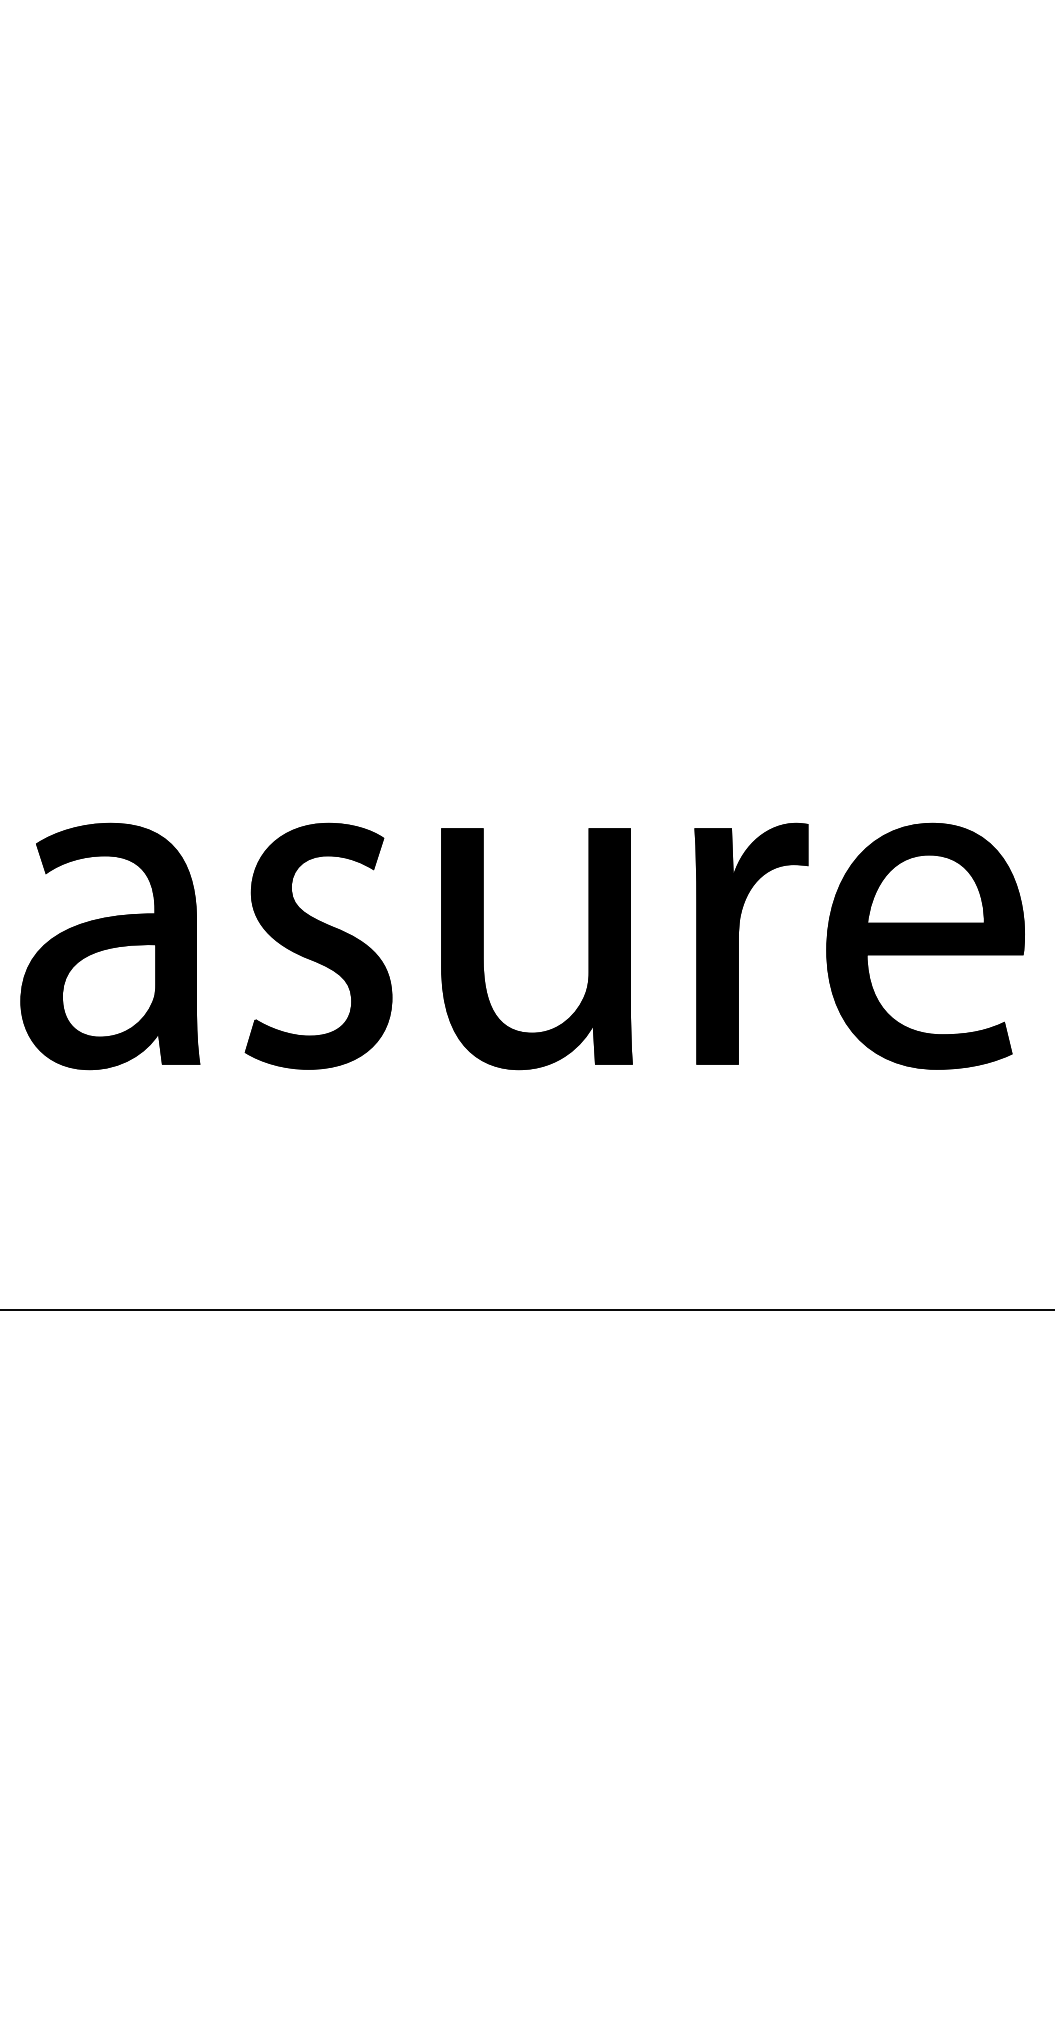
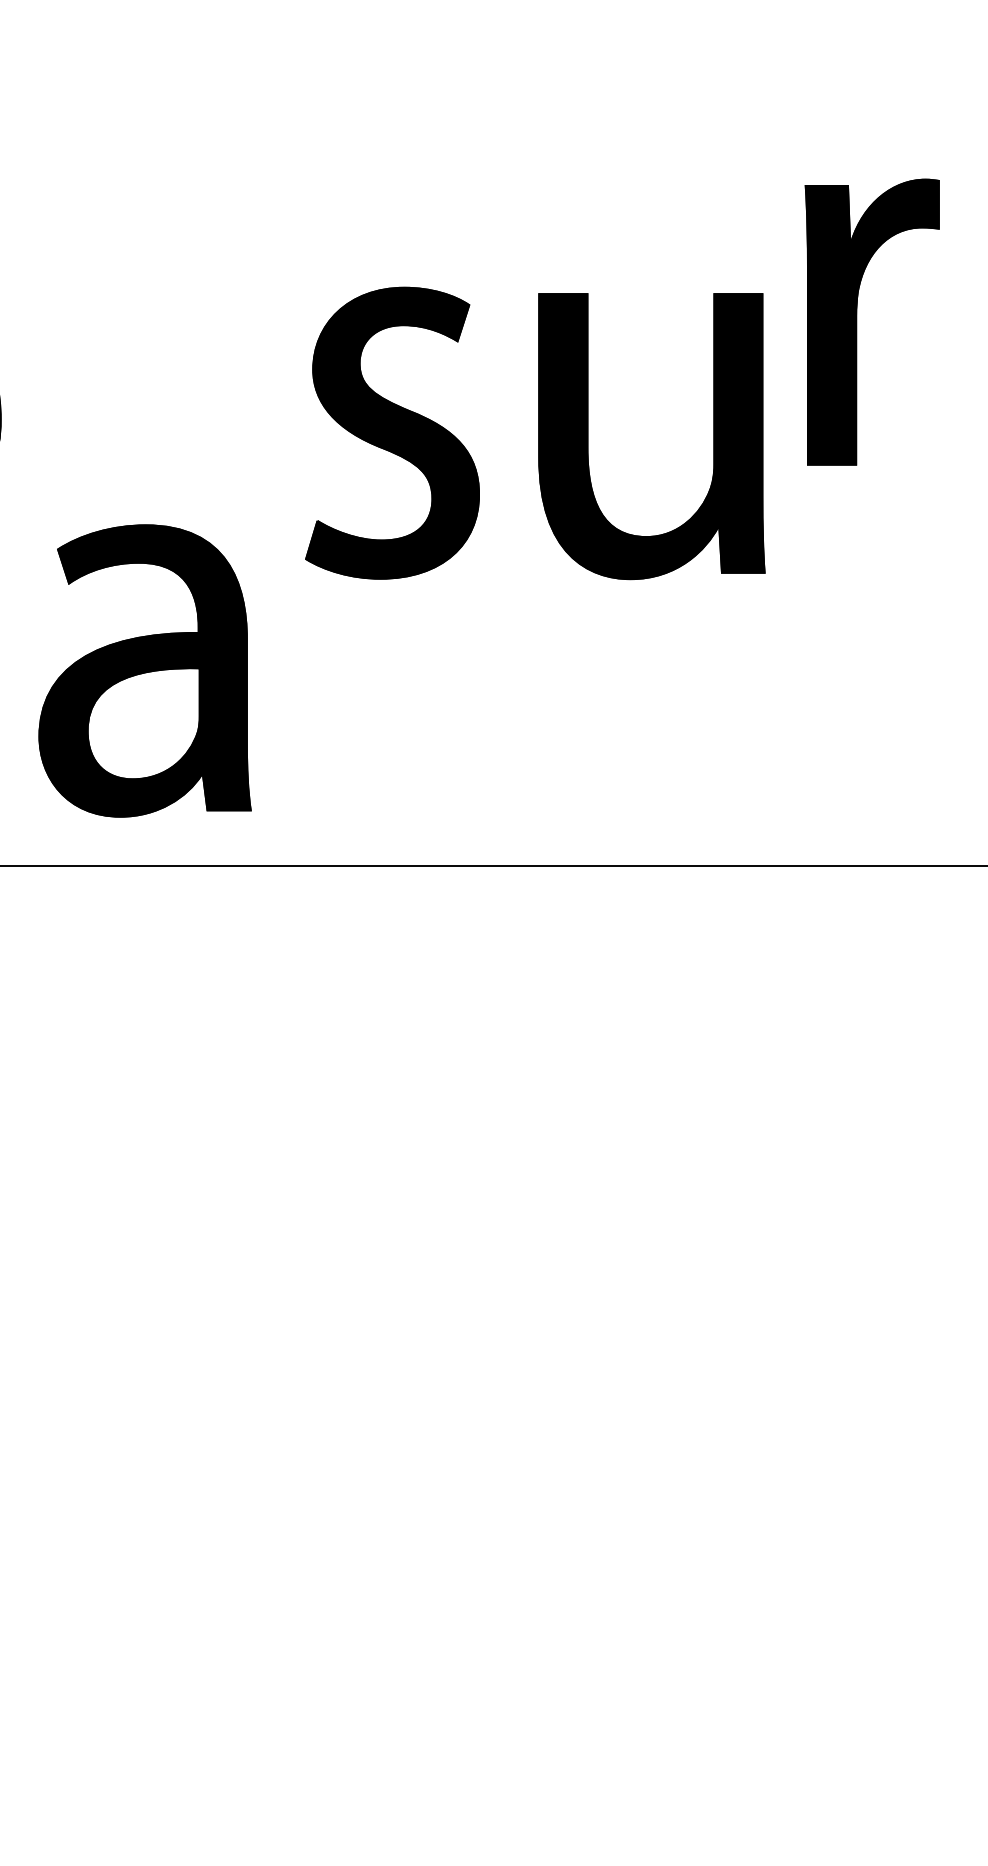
part: (738, 943) -> (856, 321), moved
part: (110, 946) -> (145, 671), moved

